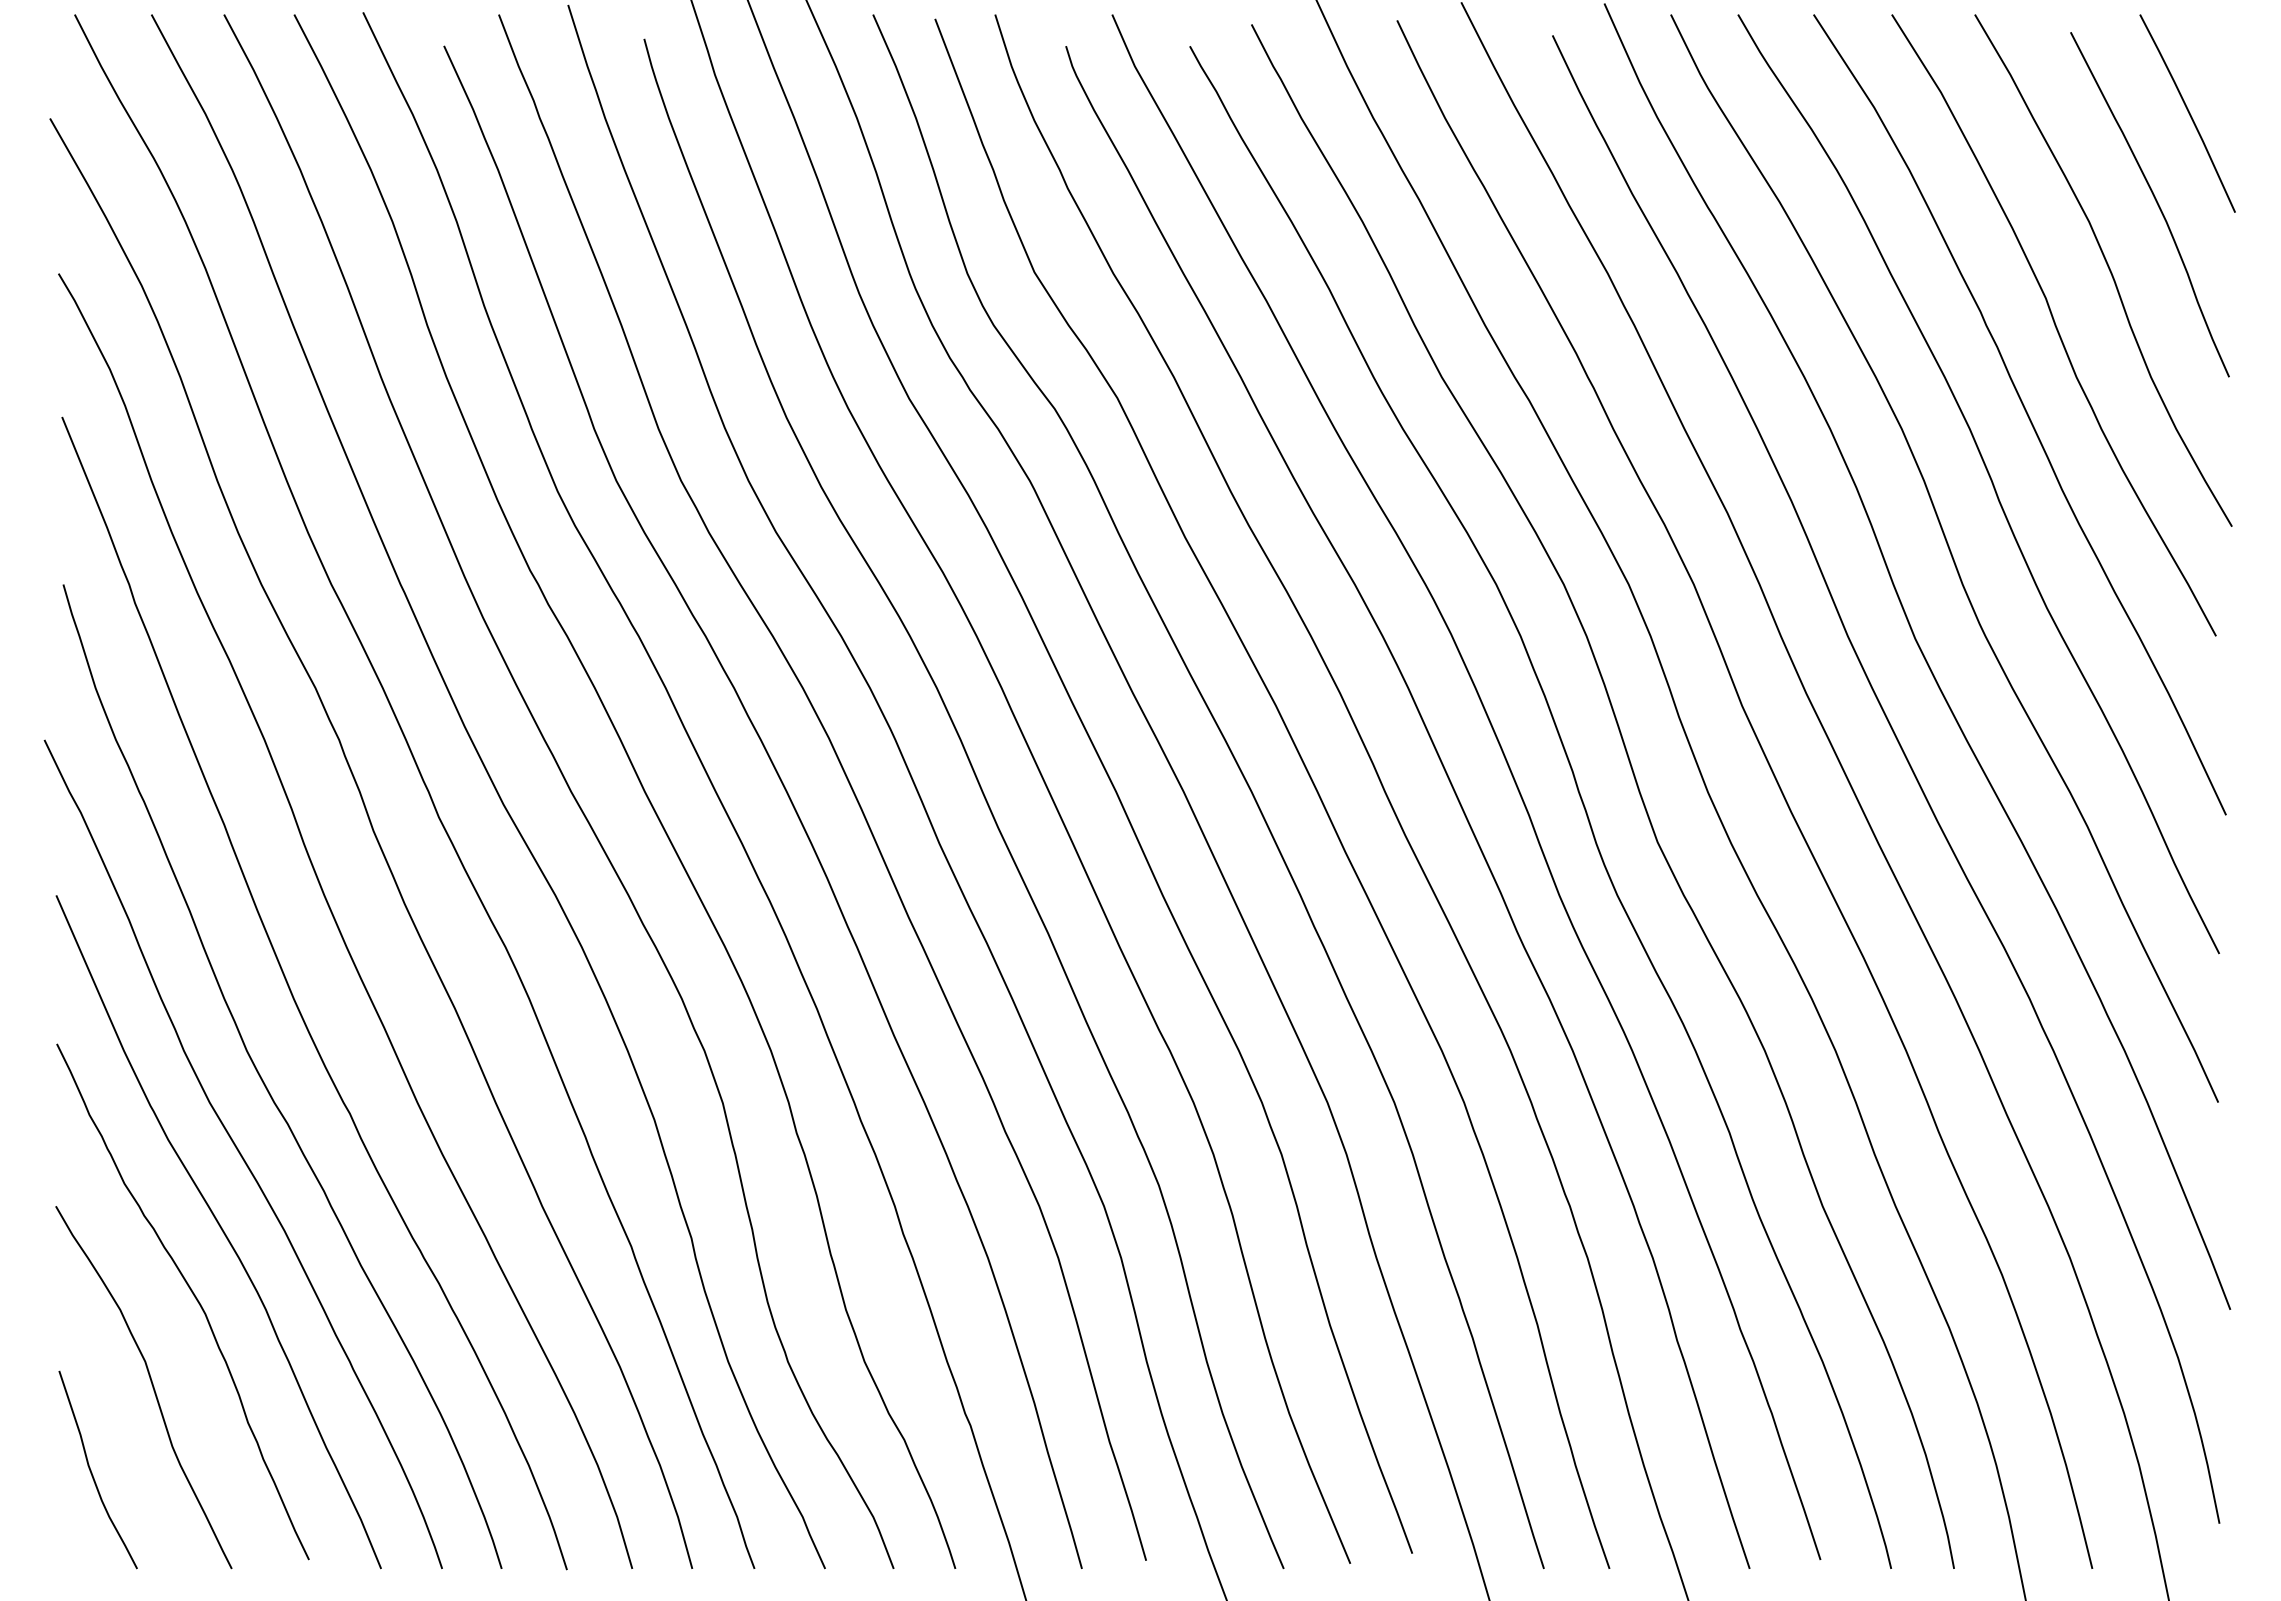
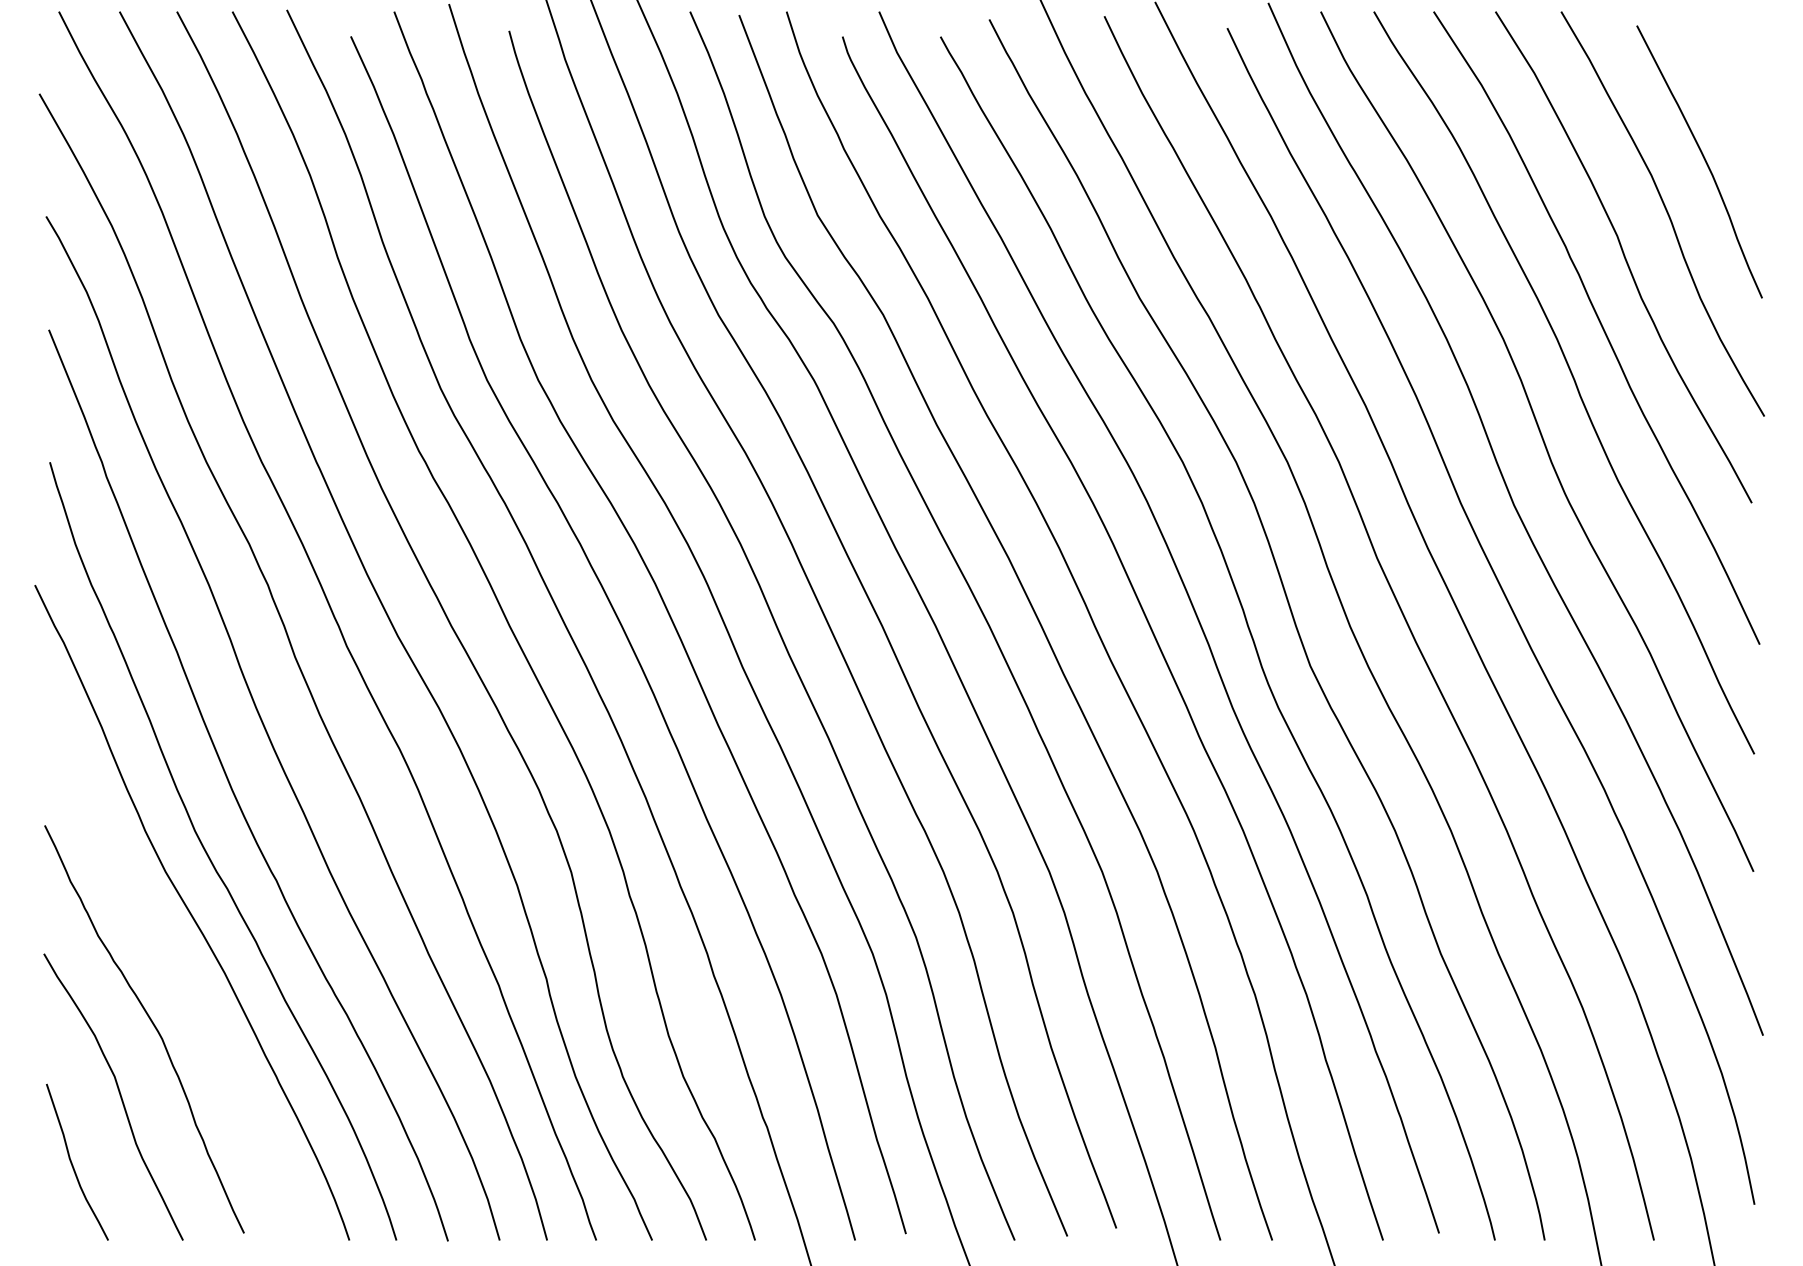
line: (2188, 113) -> (1730, 89), removed
curve: (221, 1230) -> (174, 972), removed

